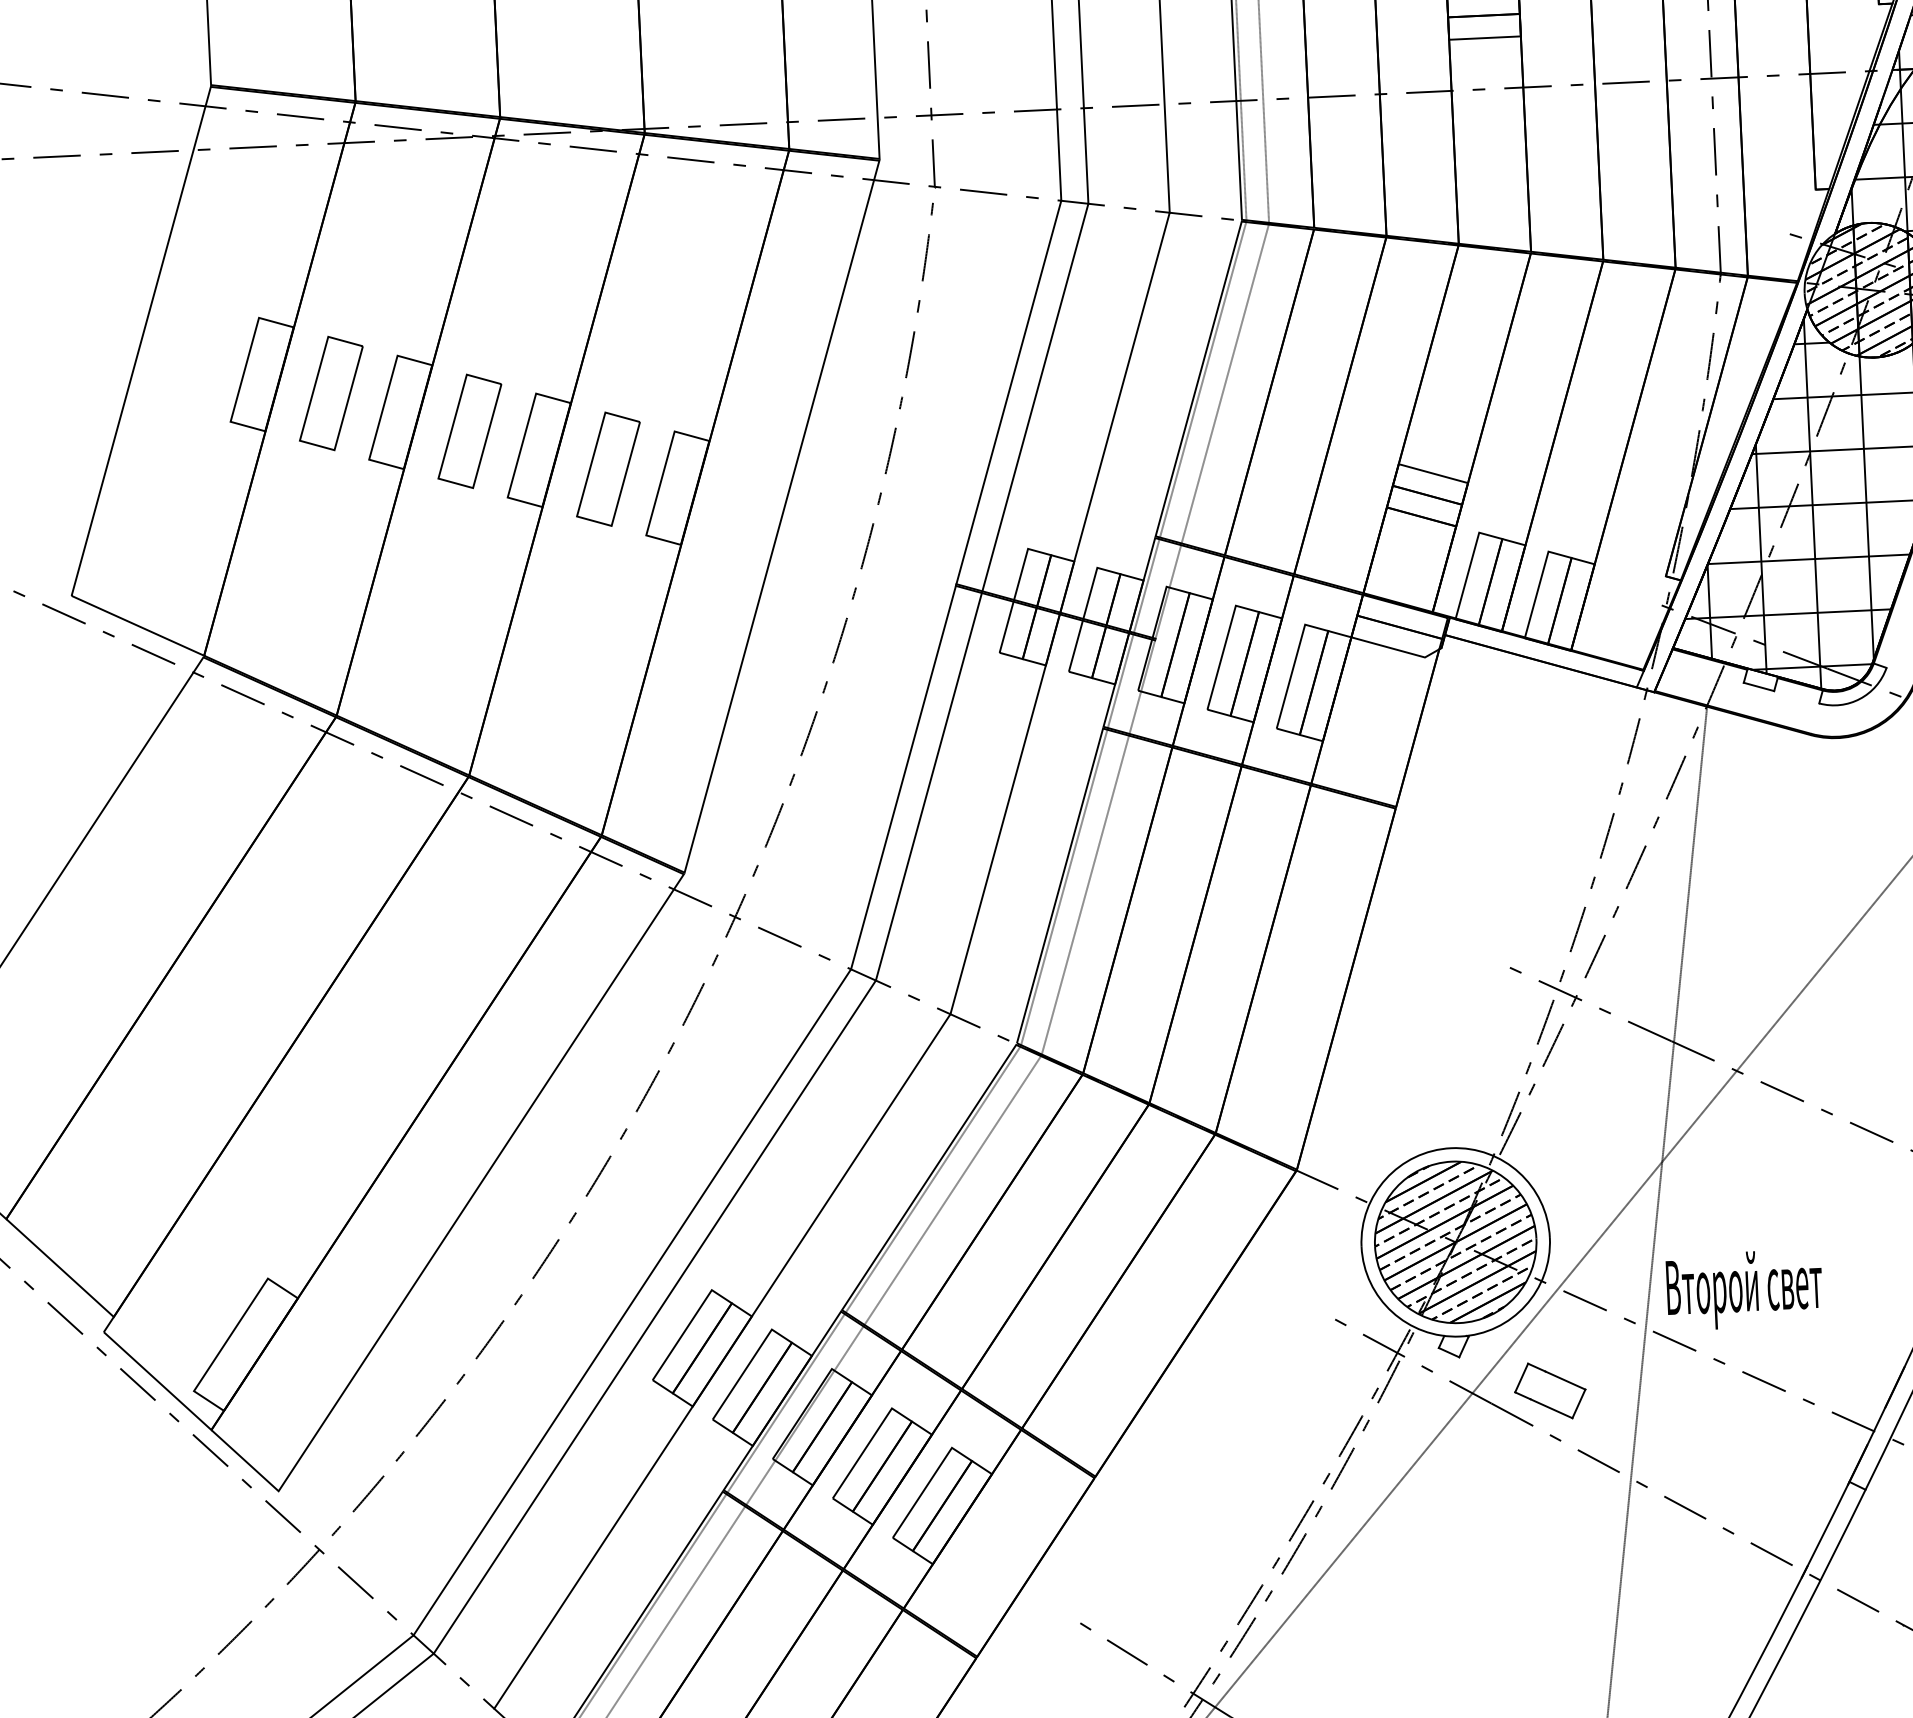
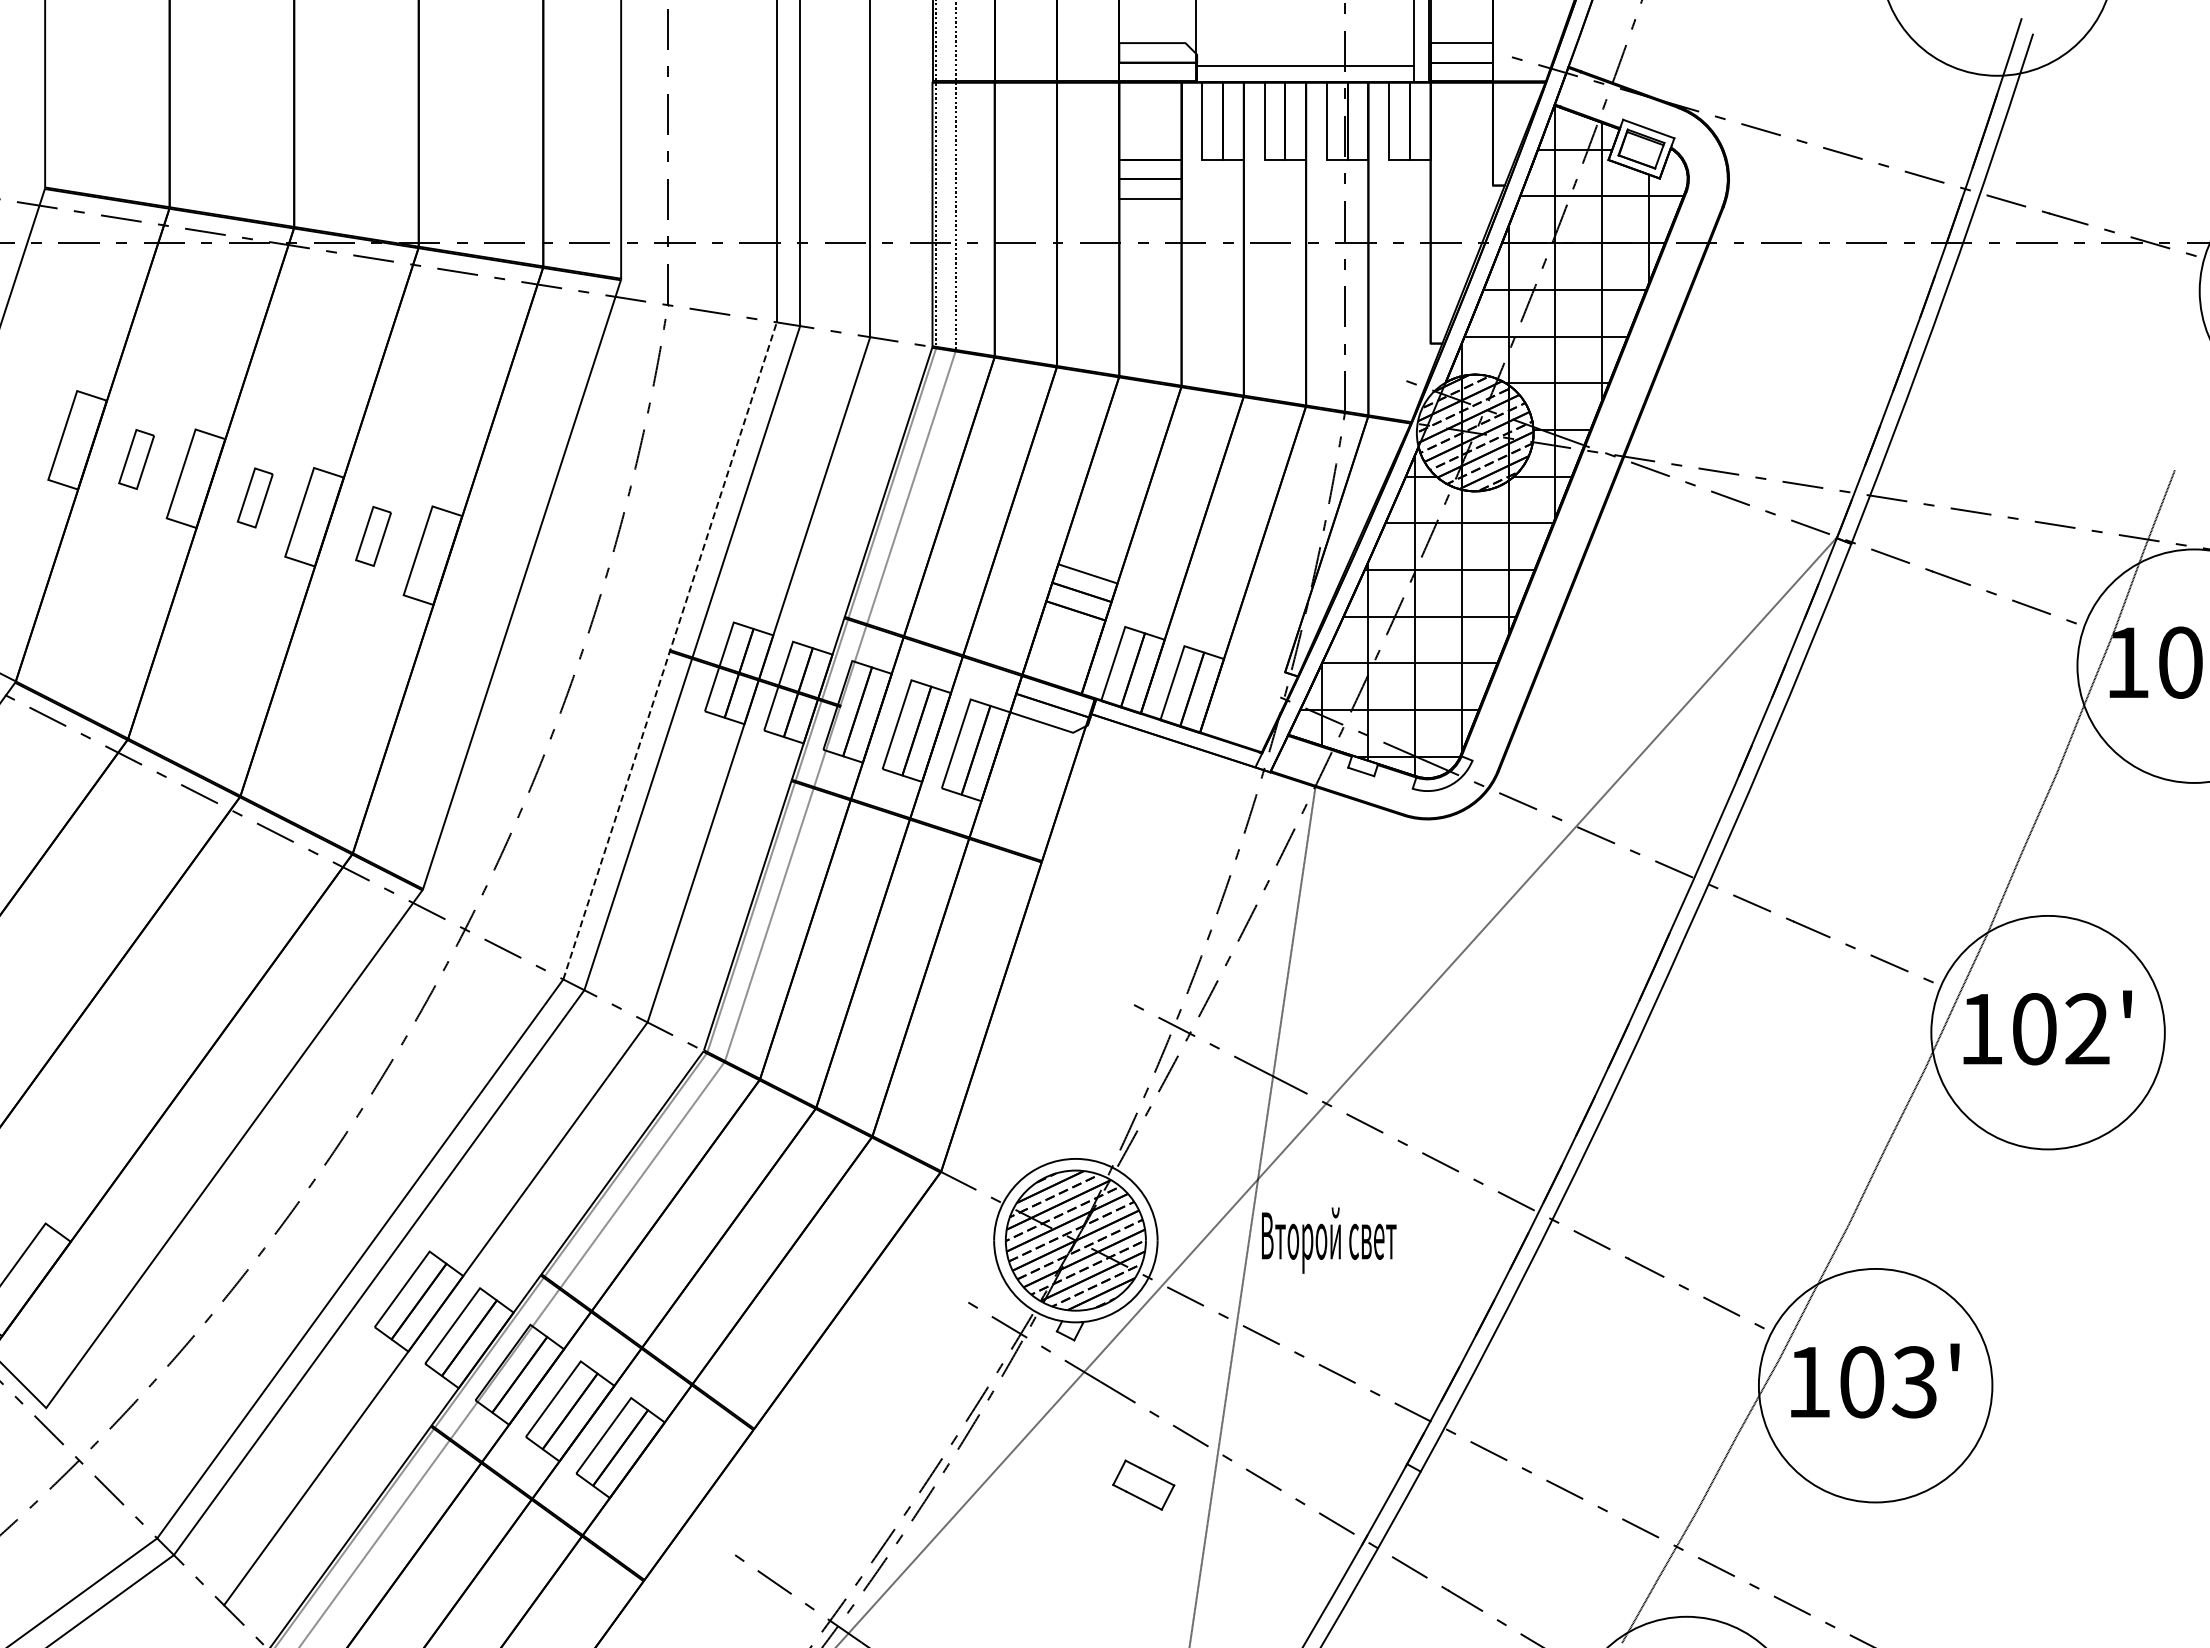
part: (331, 393) -> (136, 459), size x0.6
part: (470, 430) -> (255, 497), size x0.6
part: (608, 469) -> (373, 536), size x0.6
line: (956, 584) -> (670, 650), solid -> dashed
text: (1745, 1289) -> (1329, 1240), moved
part: (1549, 1390) -> (1143, 1484), moved

